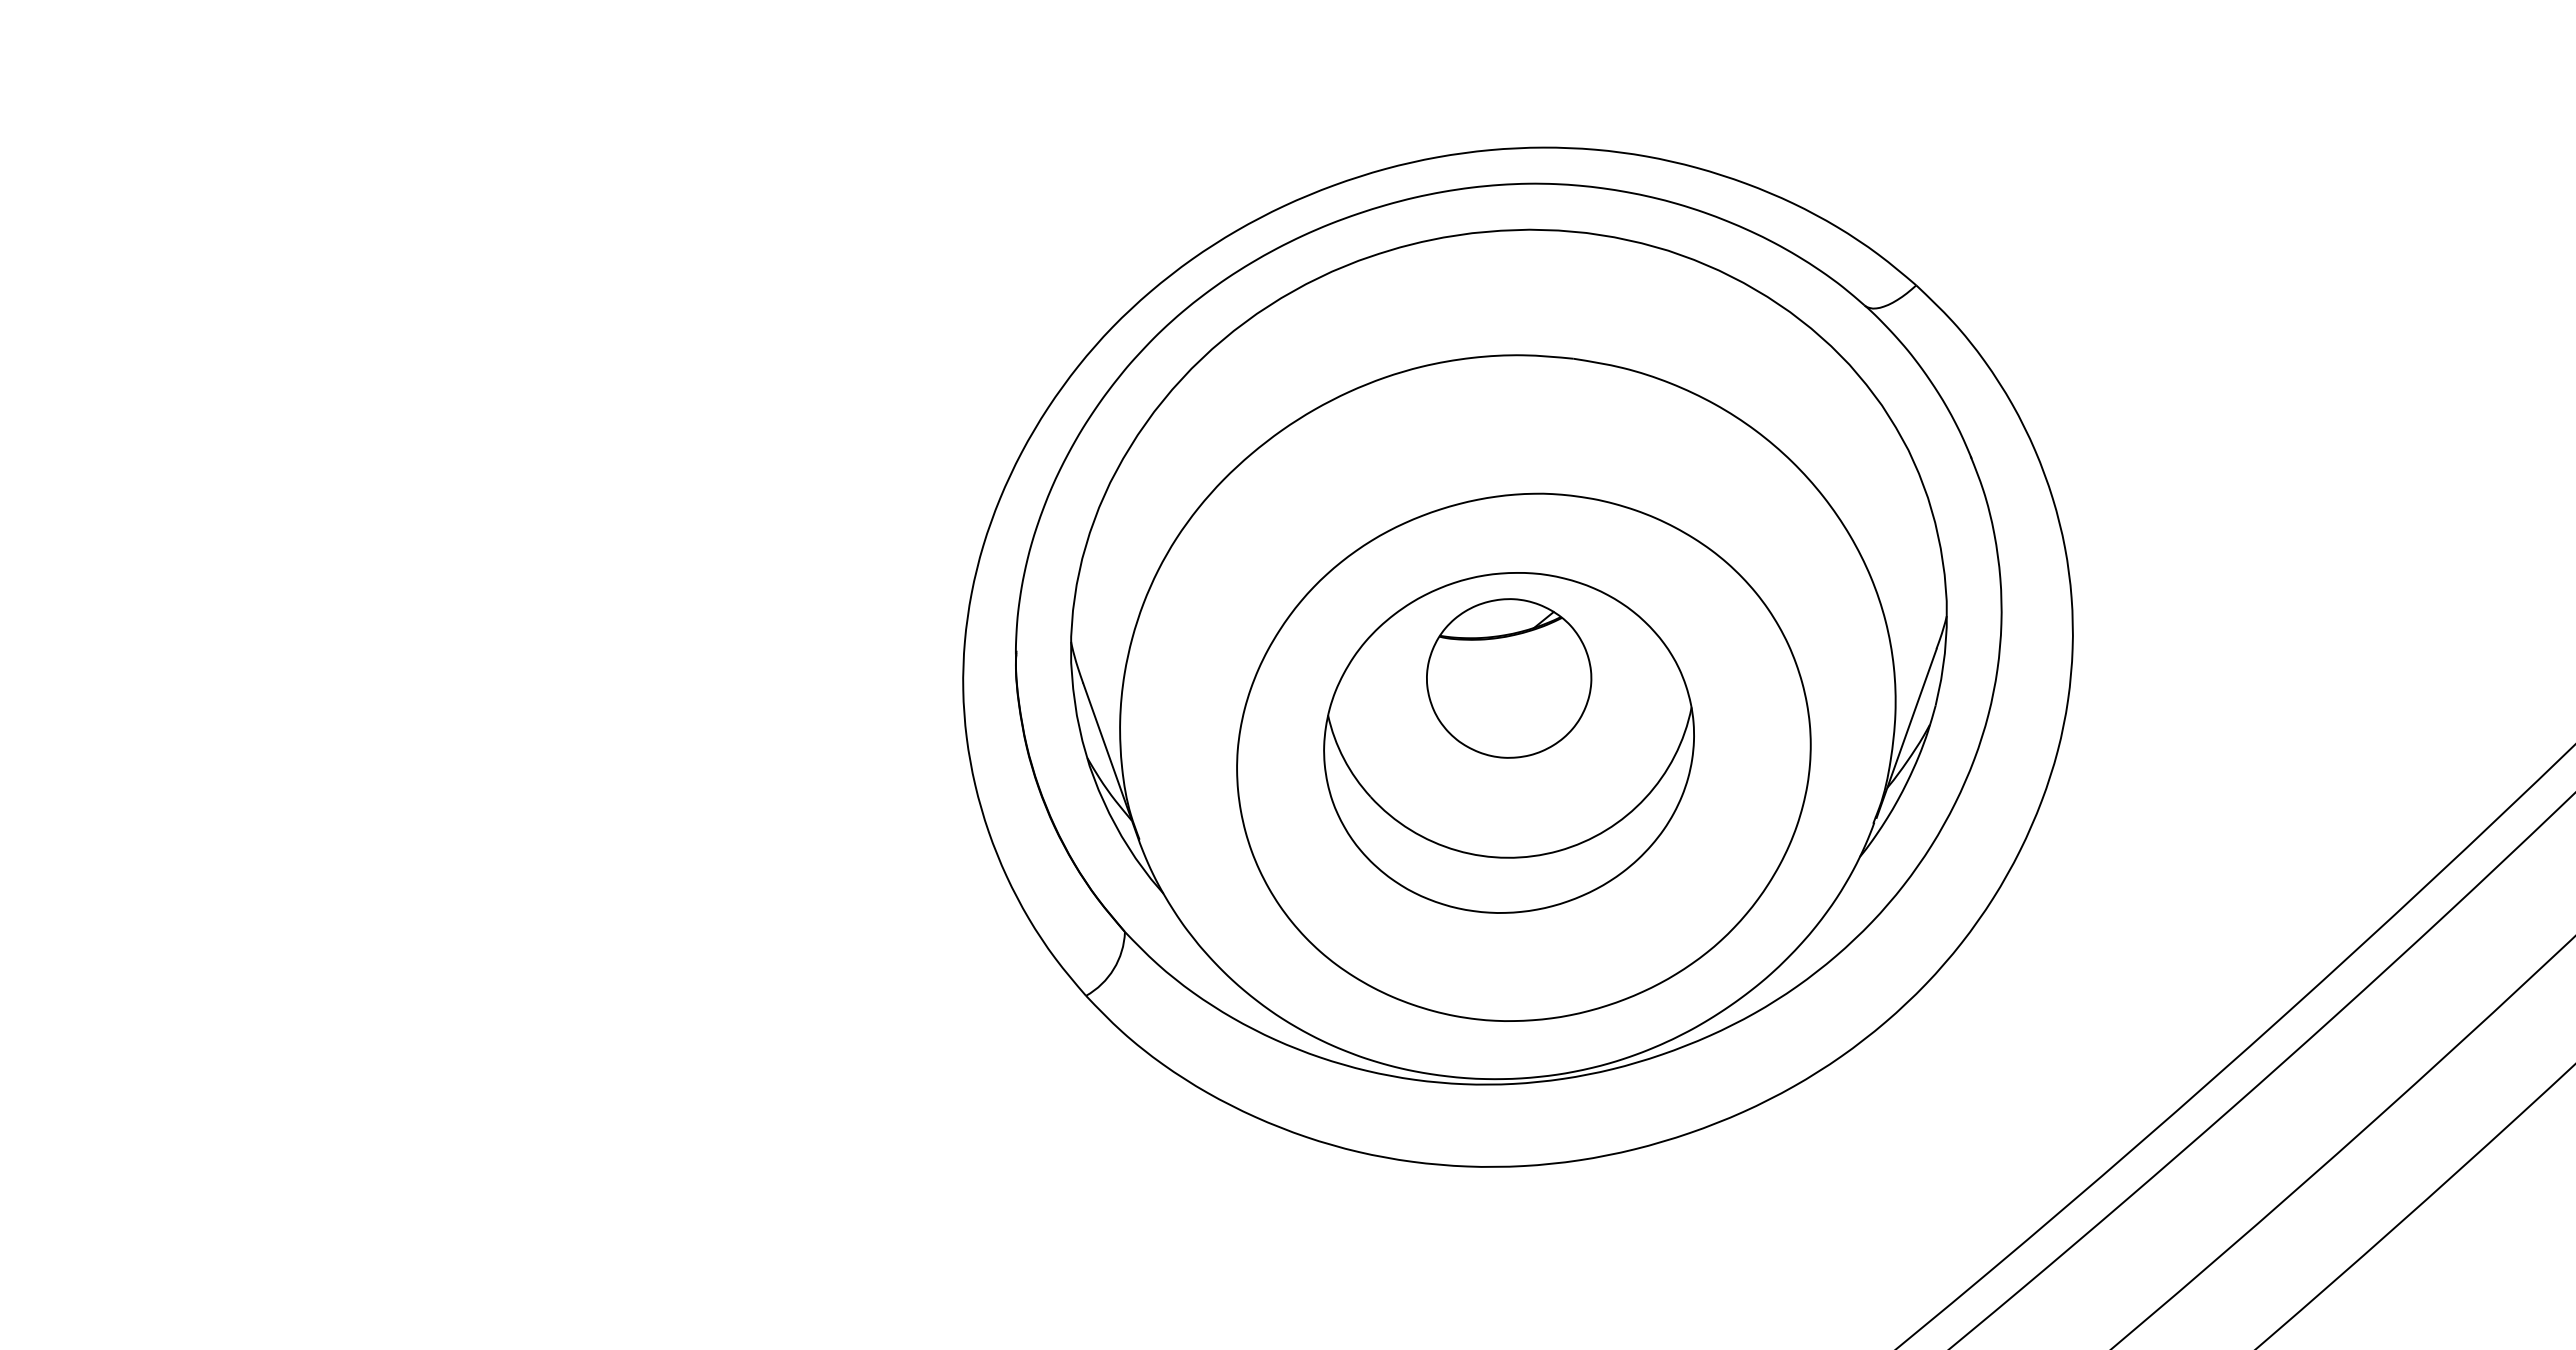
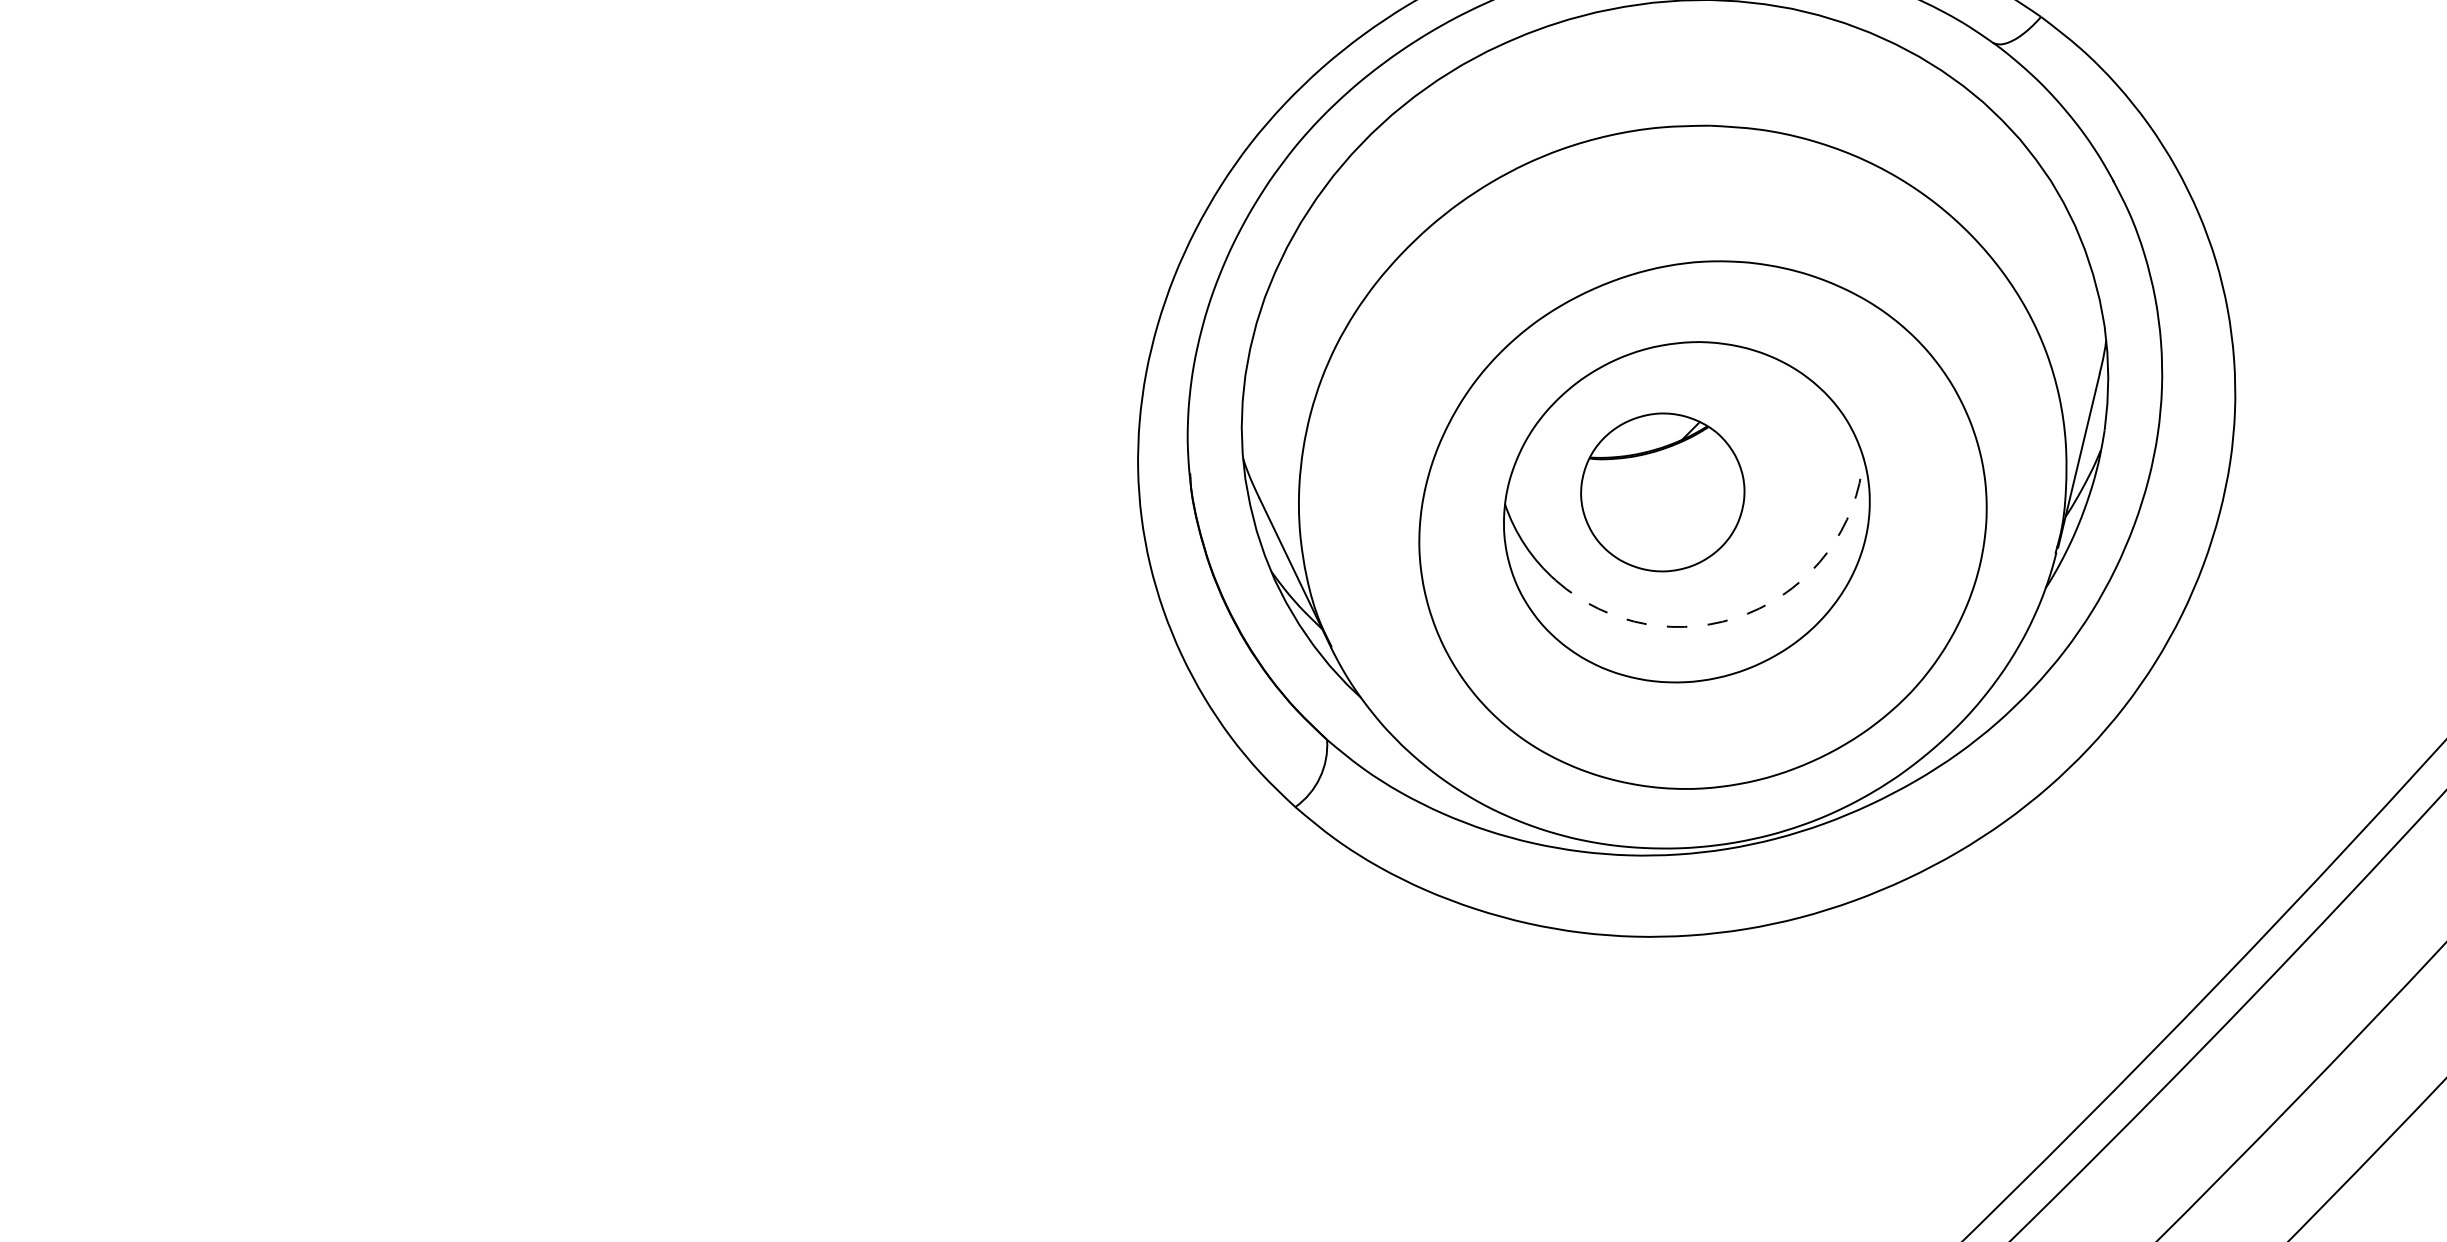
part: (1509, 678) -> (1663, 492), moved
arc: (1558, 850) -> (1747, 613), solid -> dashed

